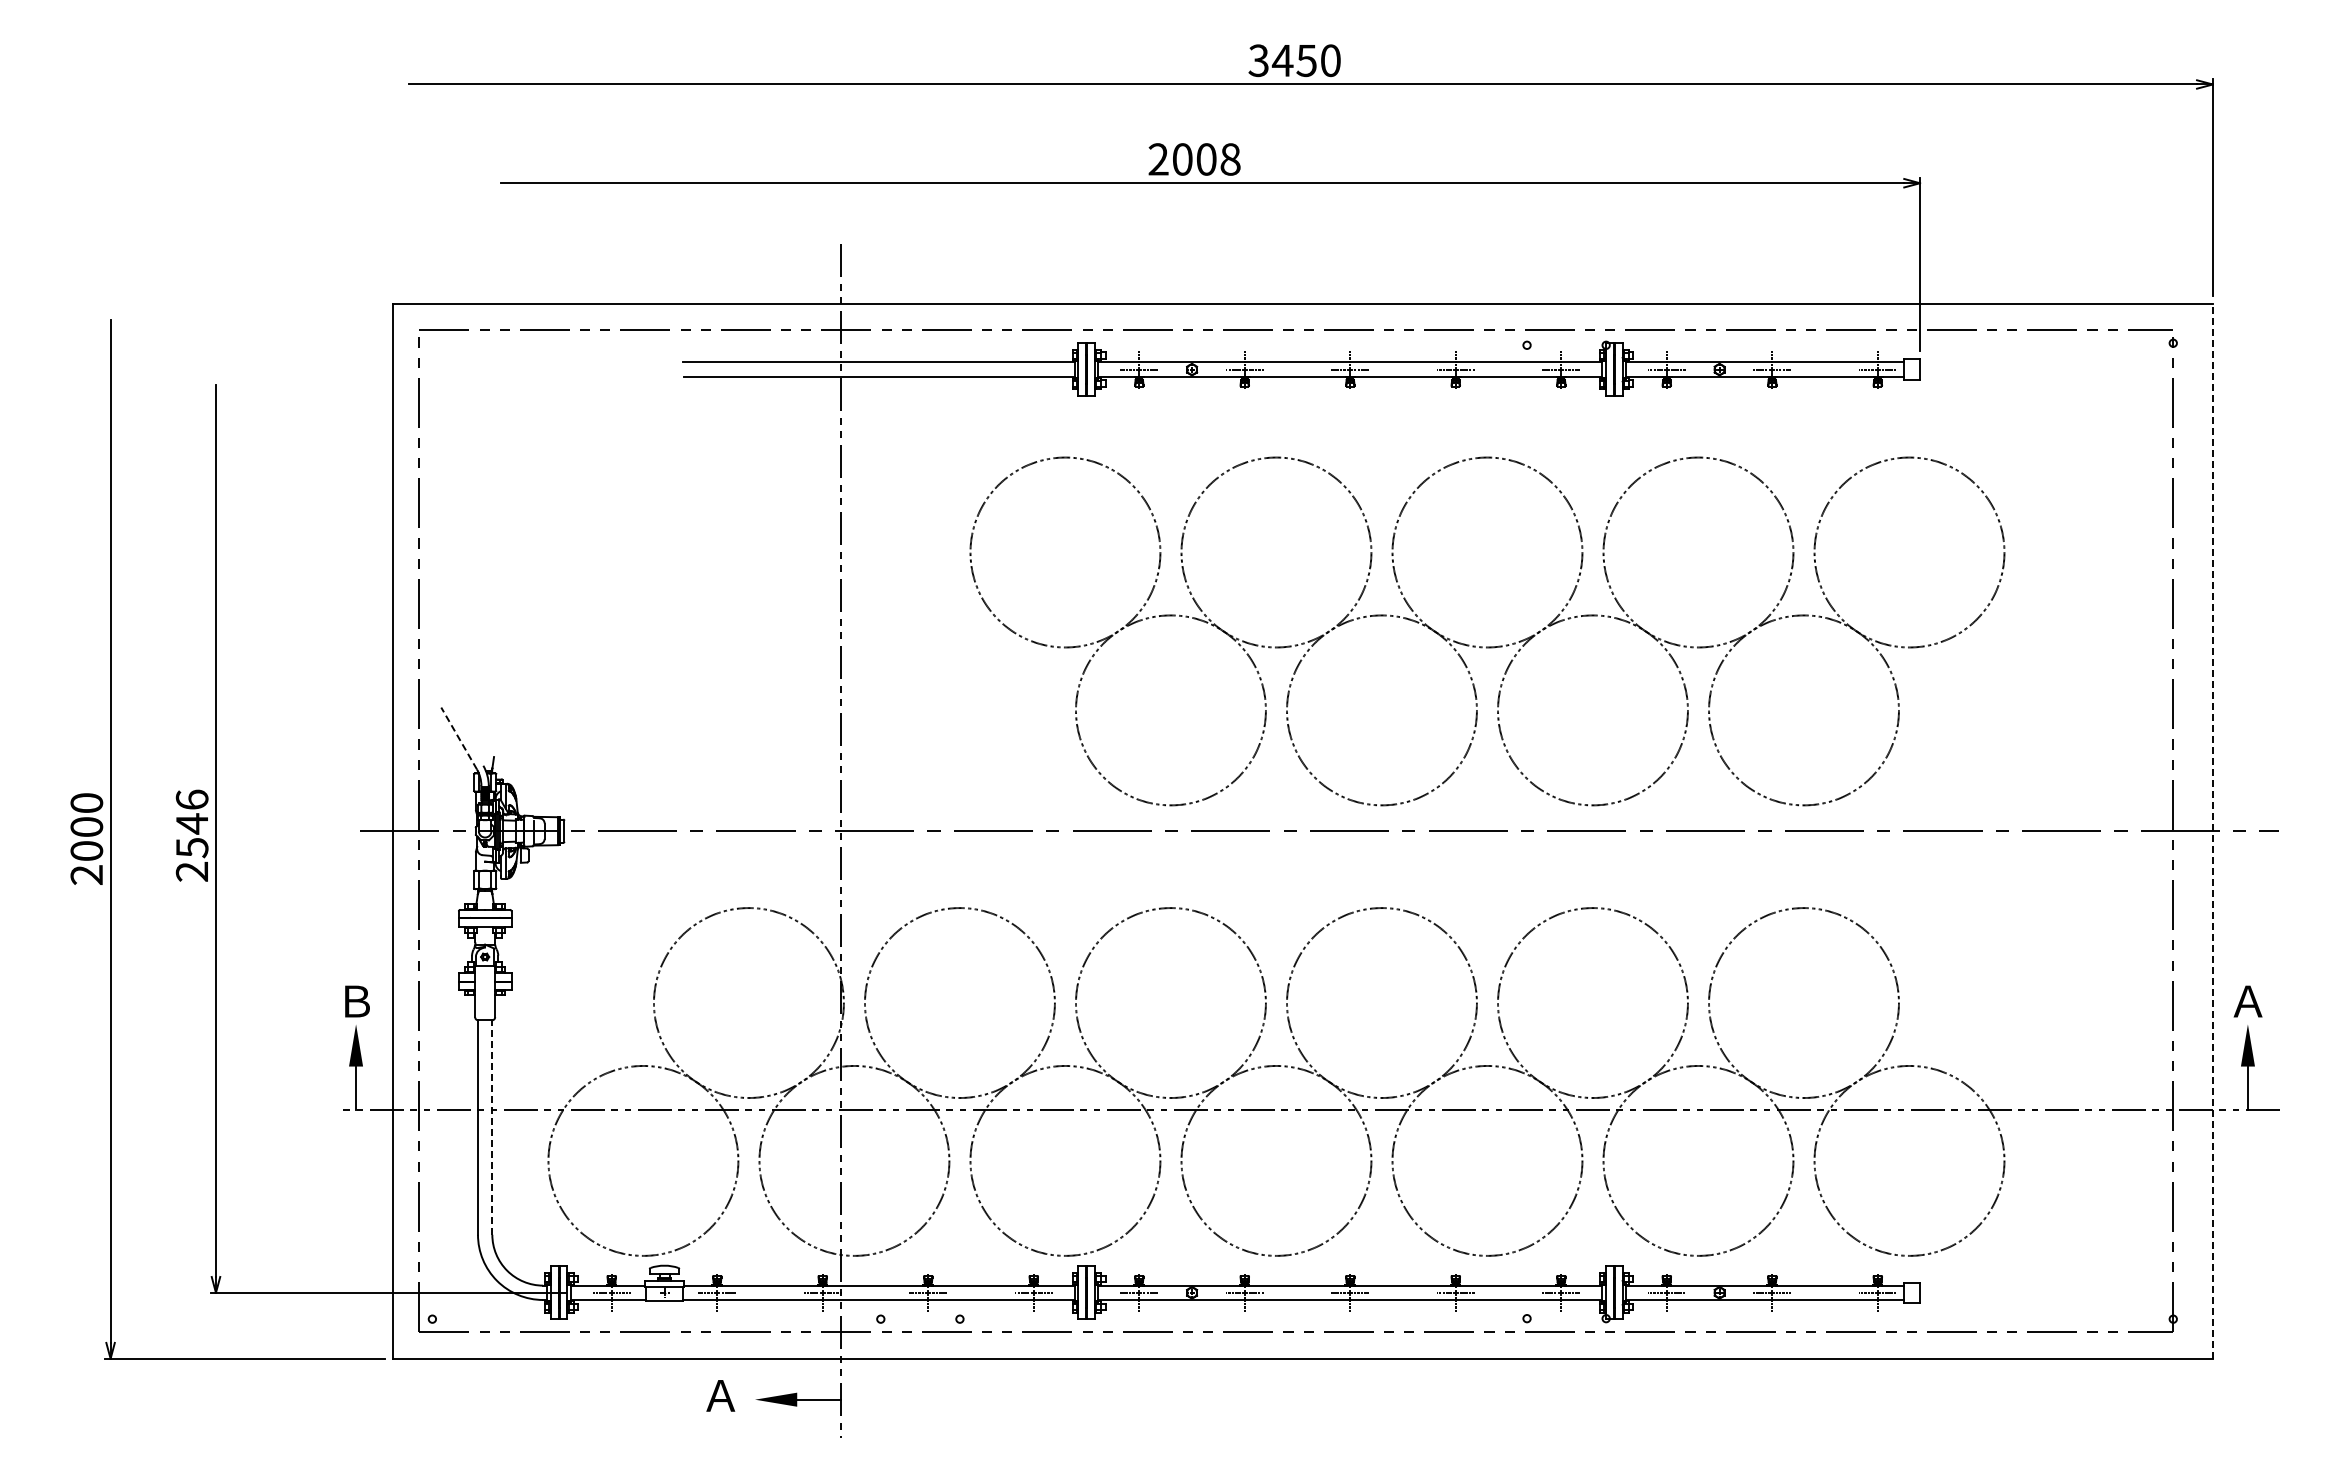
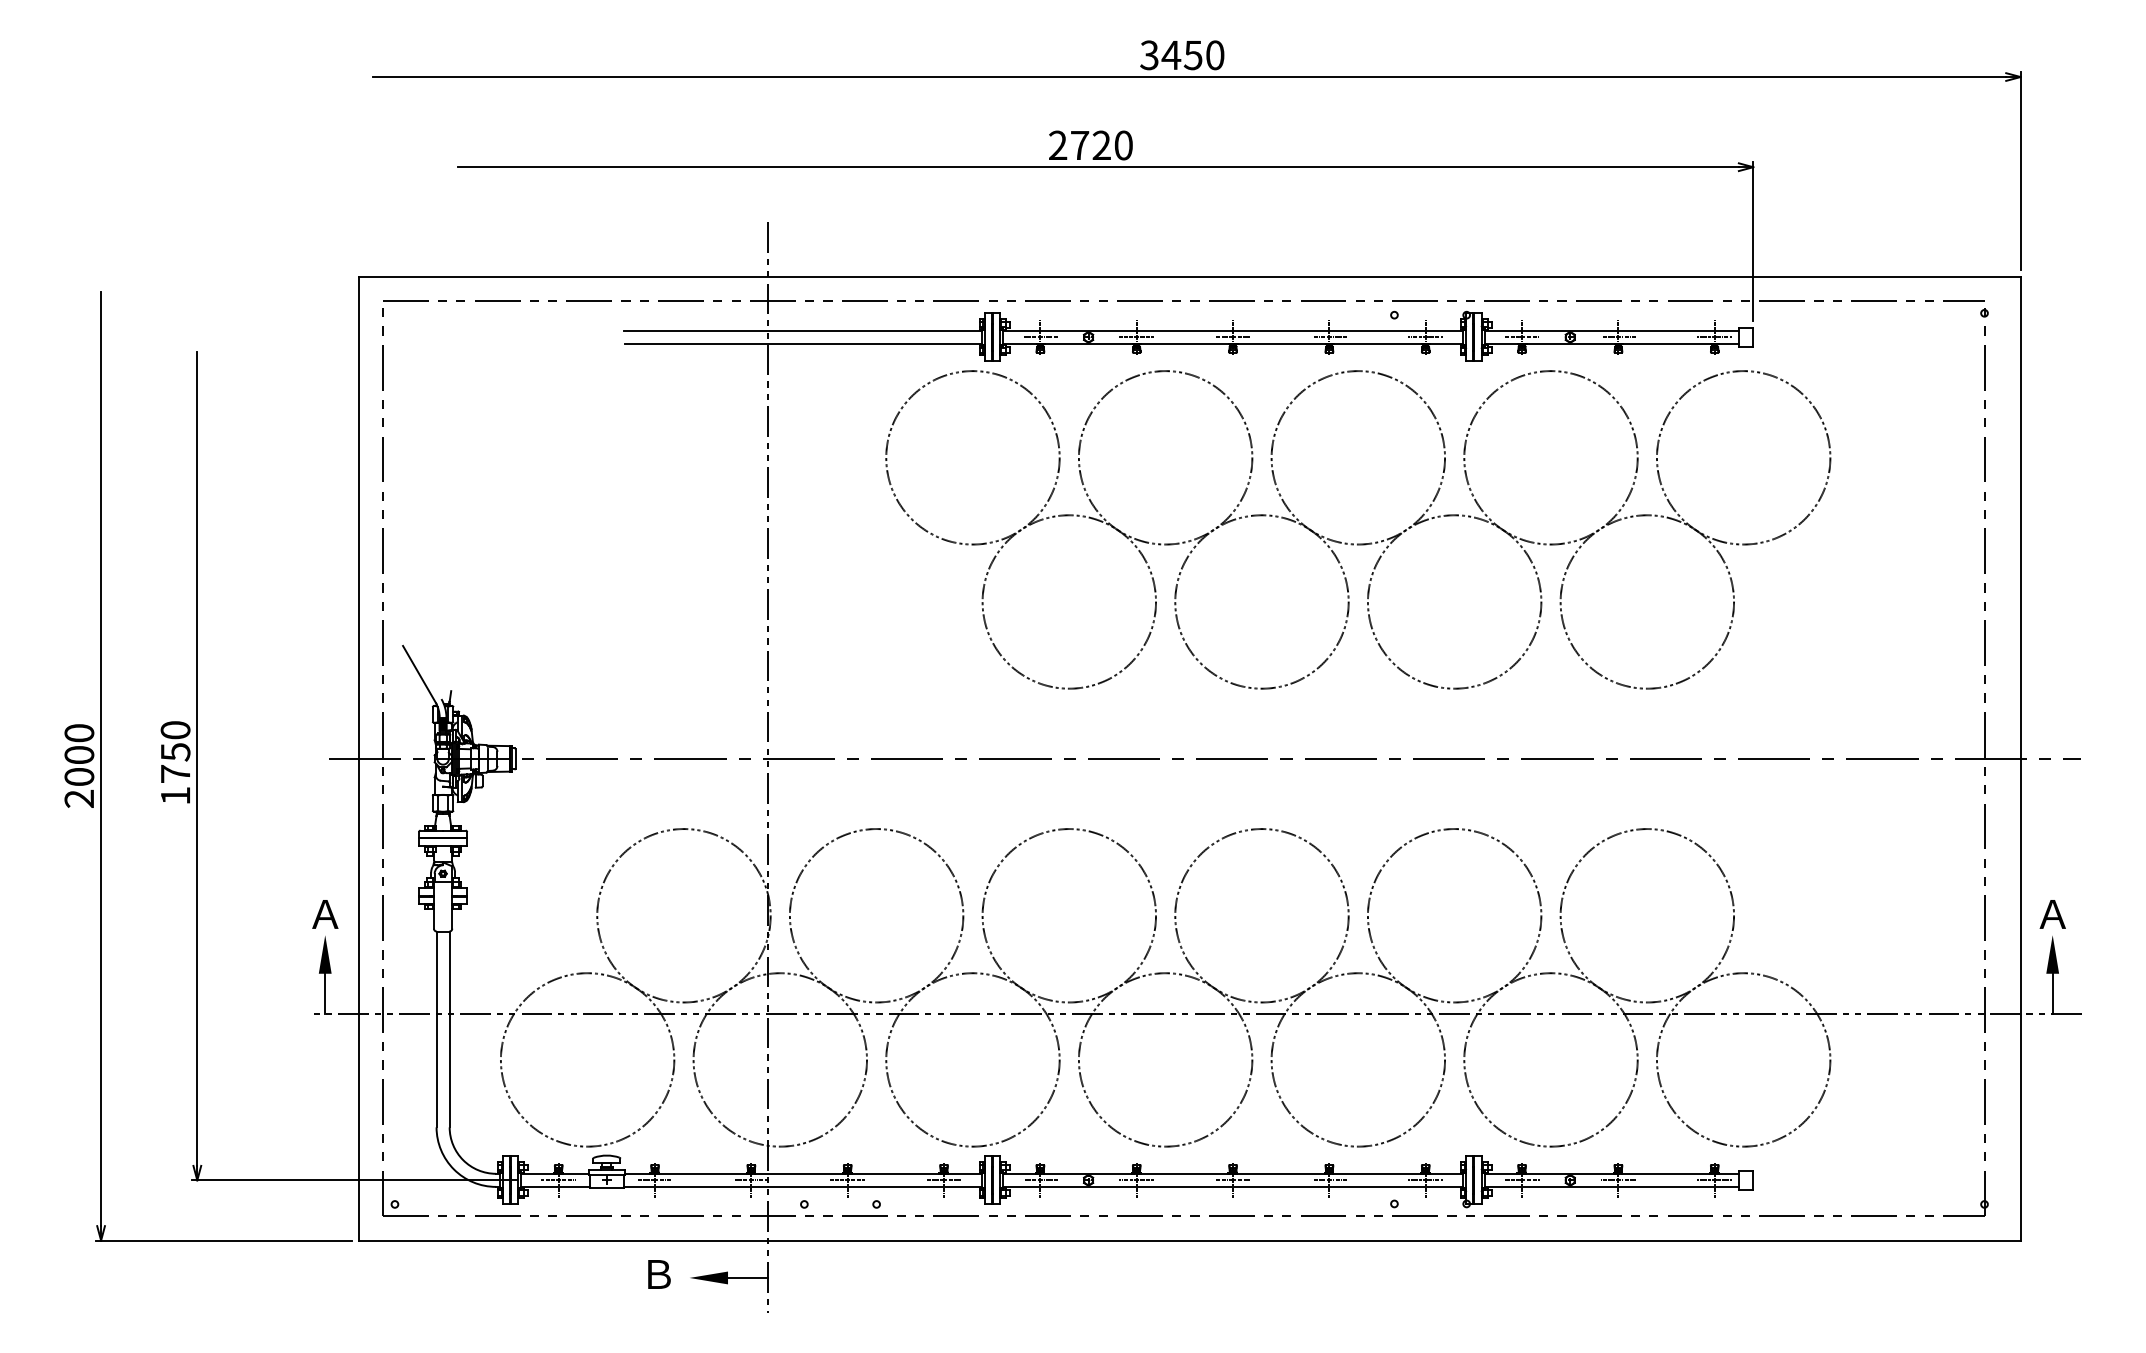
text: (1206, 159) -> (1101, 145), 2008 -> 2720
part: (1487, 646) -> (1358, 543), moved
line: (459, 738) -> (419, 674), dashed -> solid
line: (2212, 831) -> (2020, 759), dashed -> solid
text: (191, 835) -> (174, 762), 2546 -> 1750
text: (355, 1001) -> (324, 914), Ｂ -> Ａ
line: (492, 1127) -> (449, 1029), dashed -> solid
text: (720, 1395) -> (657, 1274), Ａ -> Ｂ

